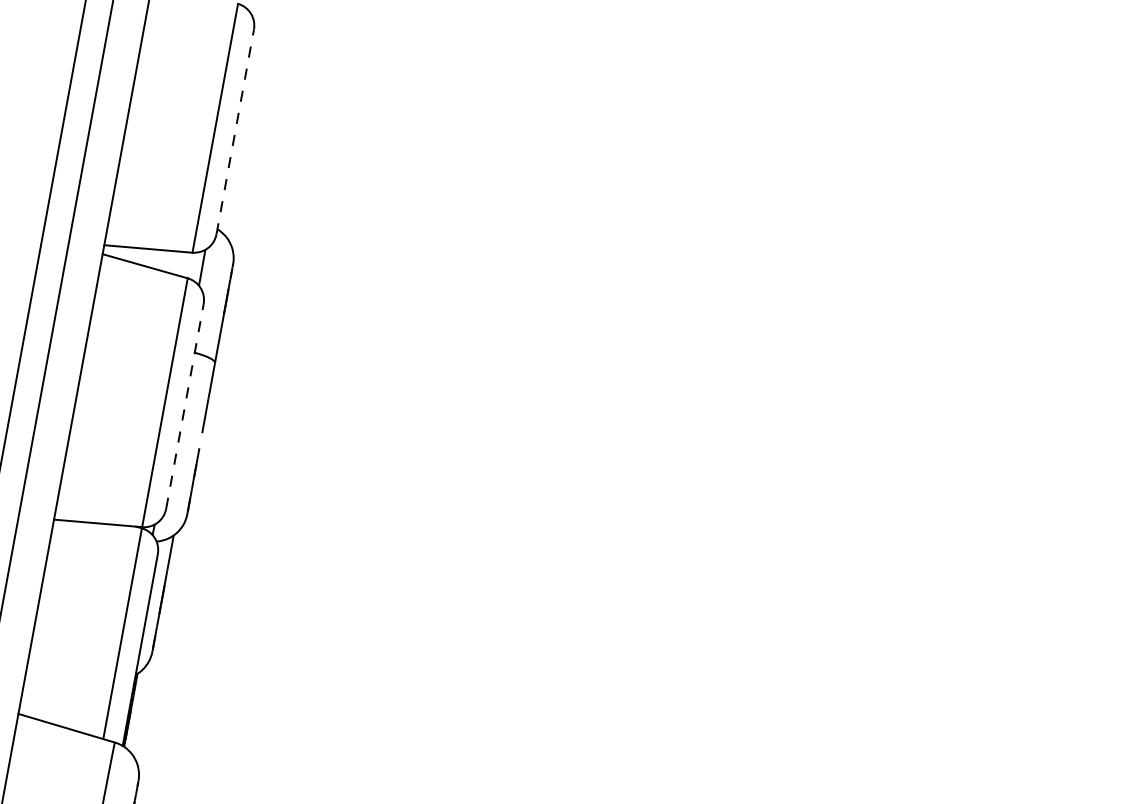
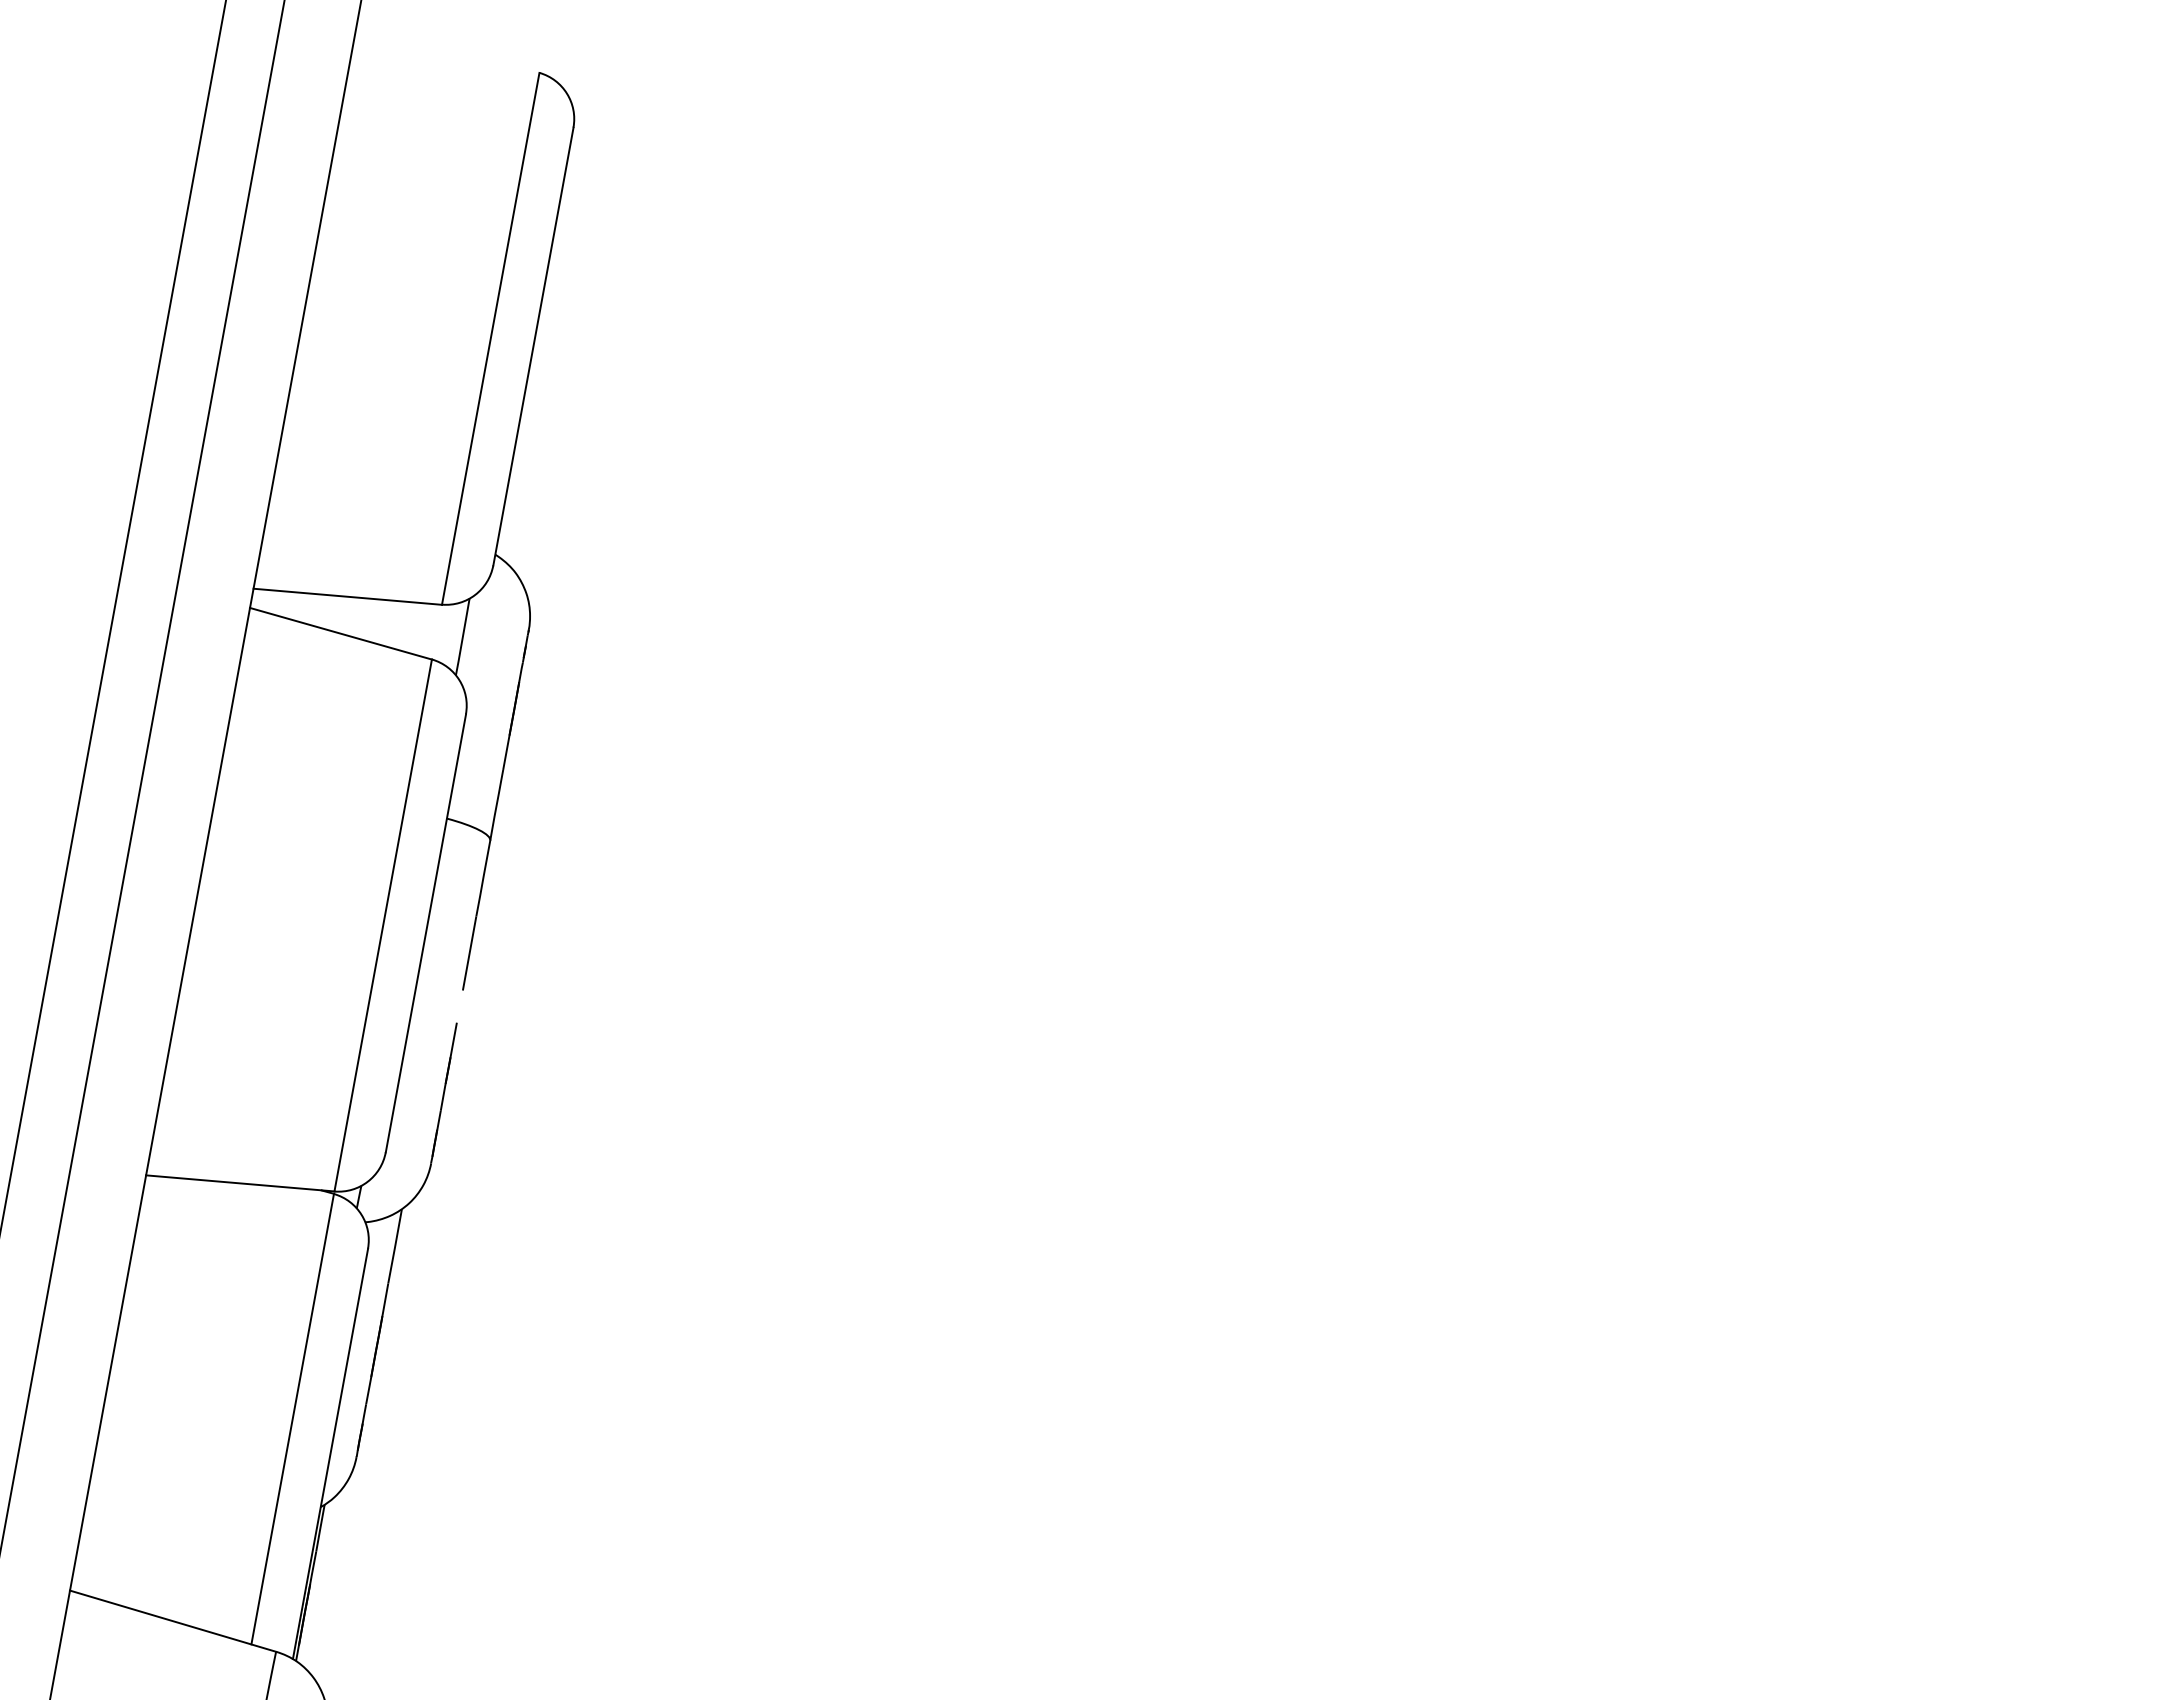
line: (235, 131) -> (533, 345), dashed -> solid
line: (185, 405) -> (427, 931), dashed -> solid

